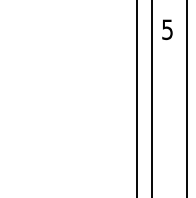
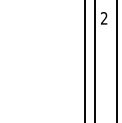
text: (167, 29) -> (104, 18), 5 -> 2

